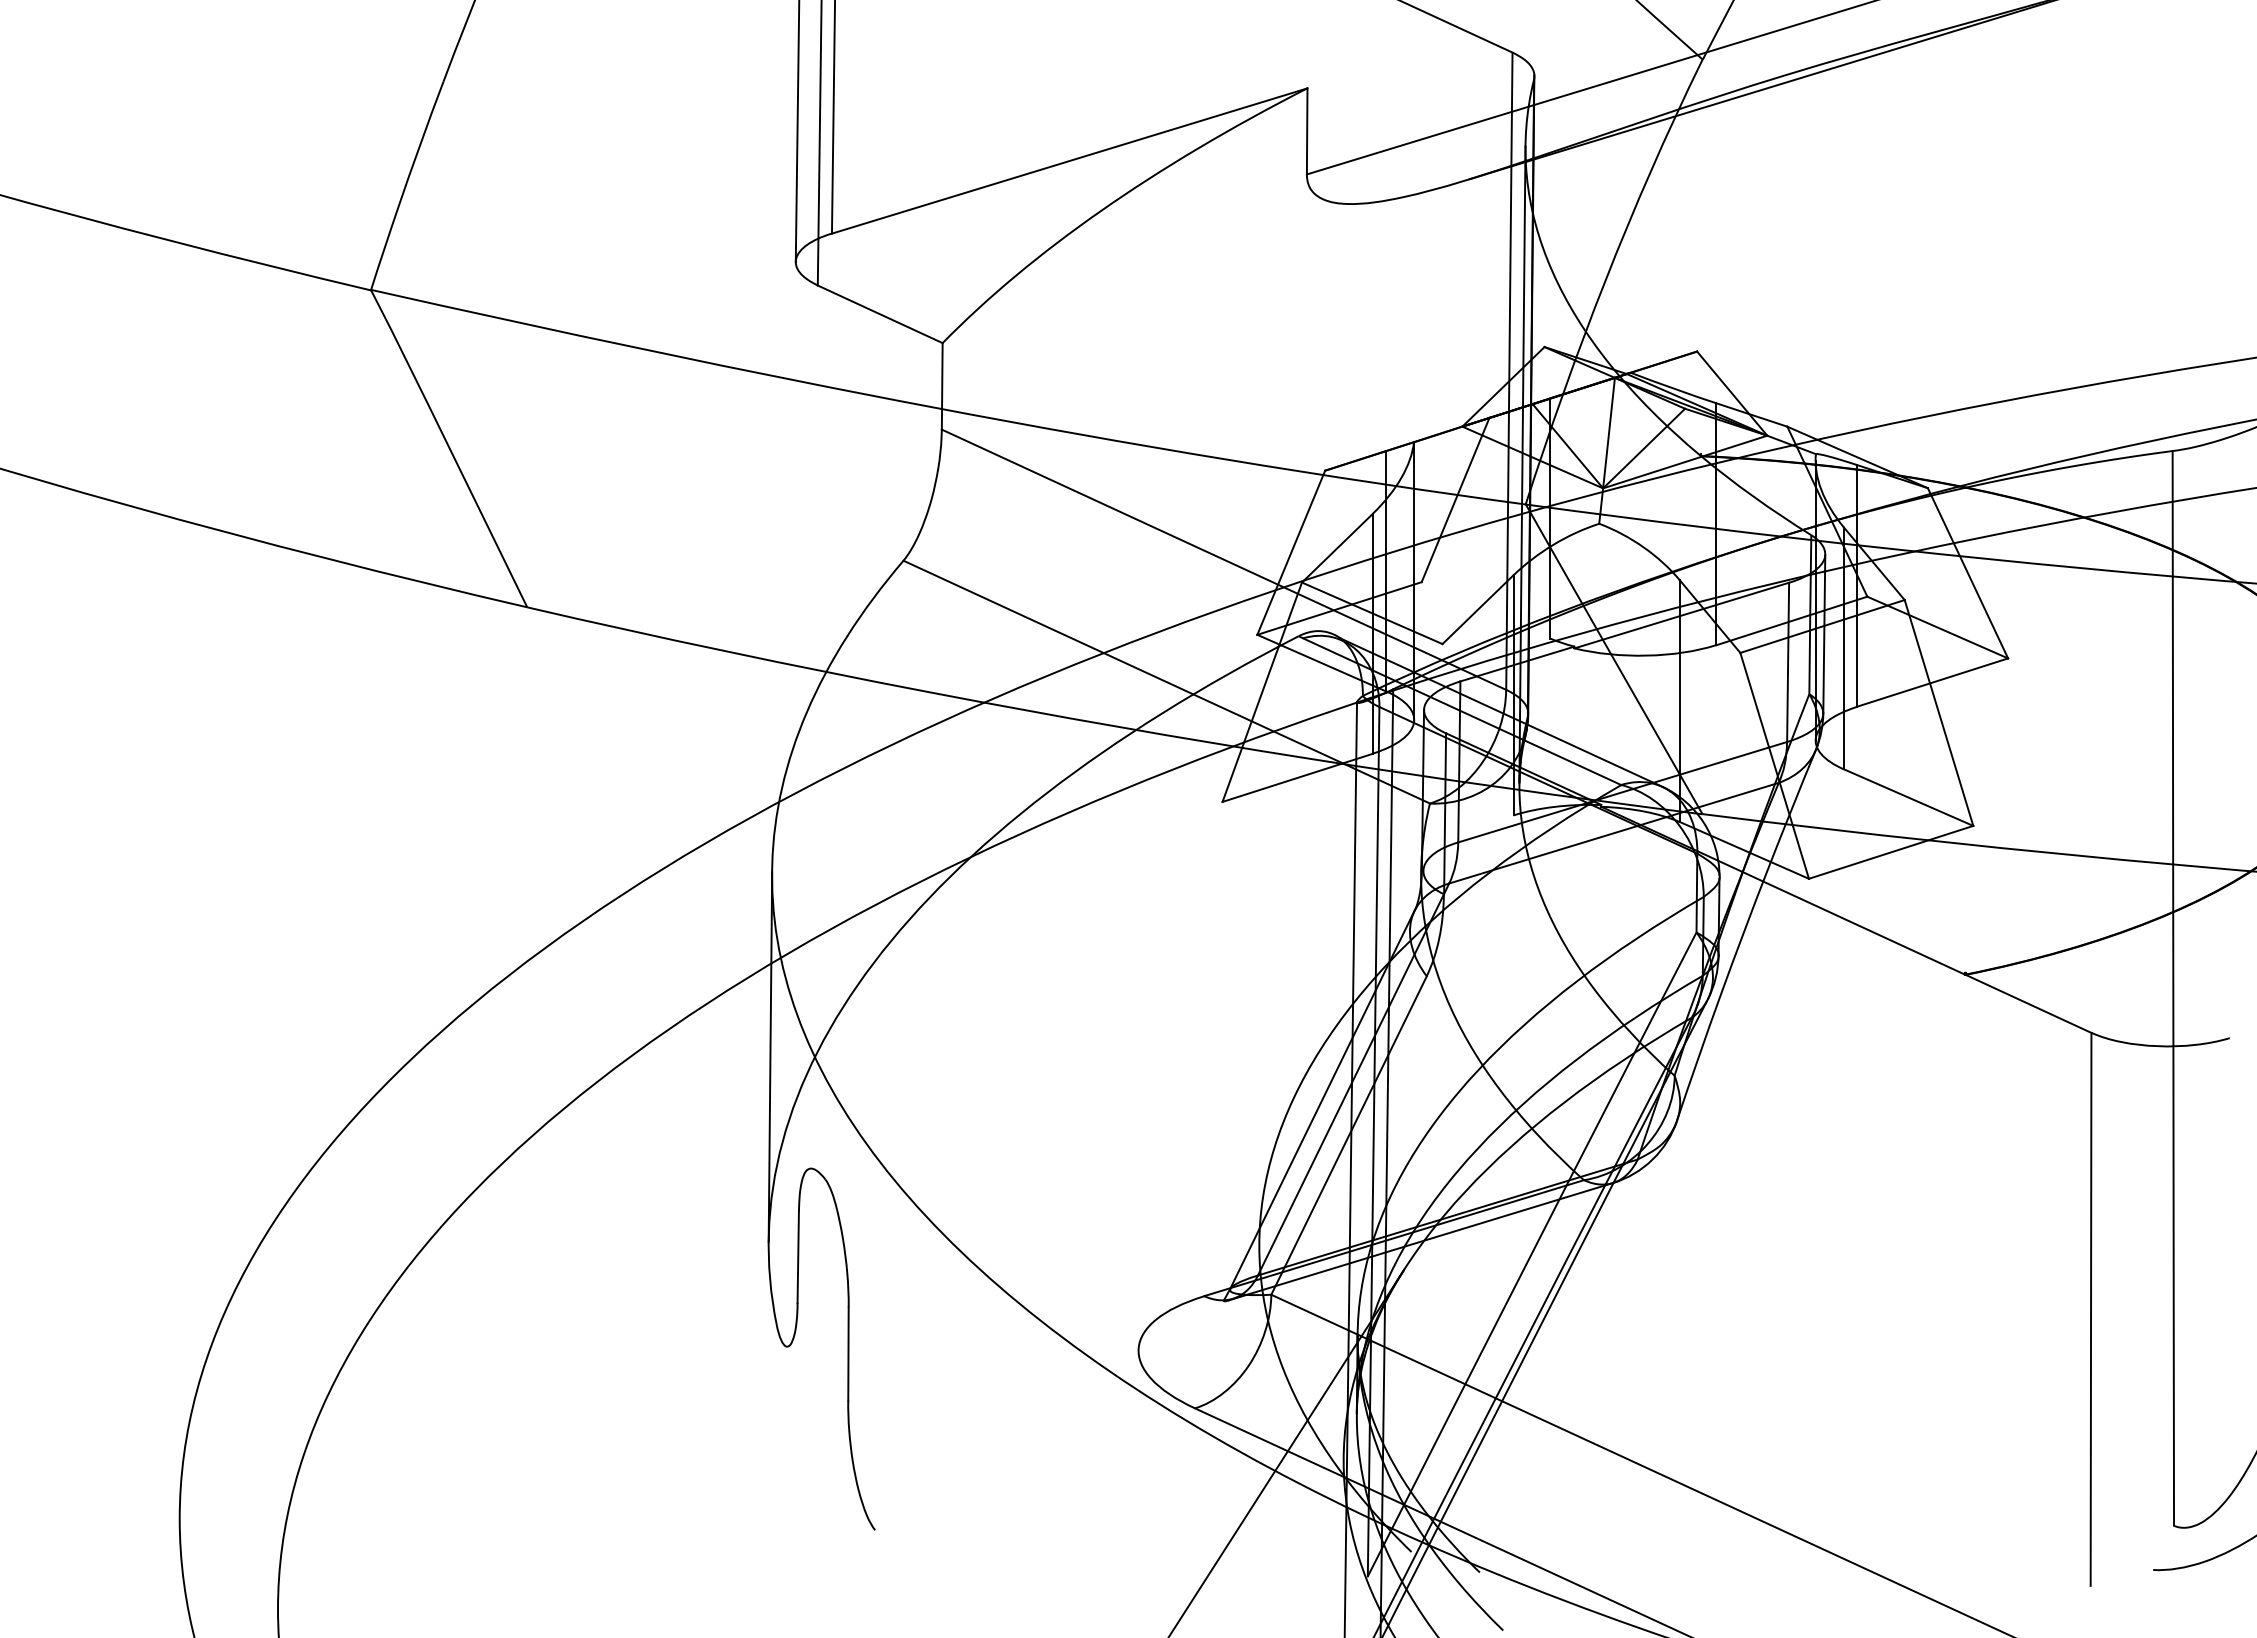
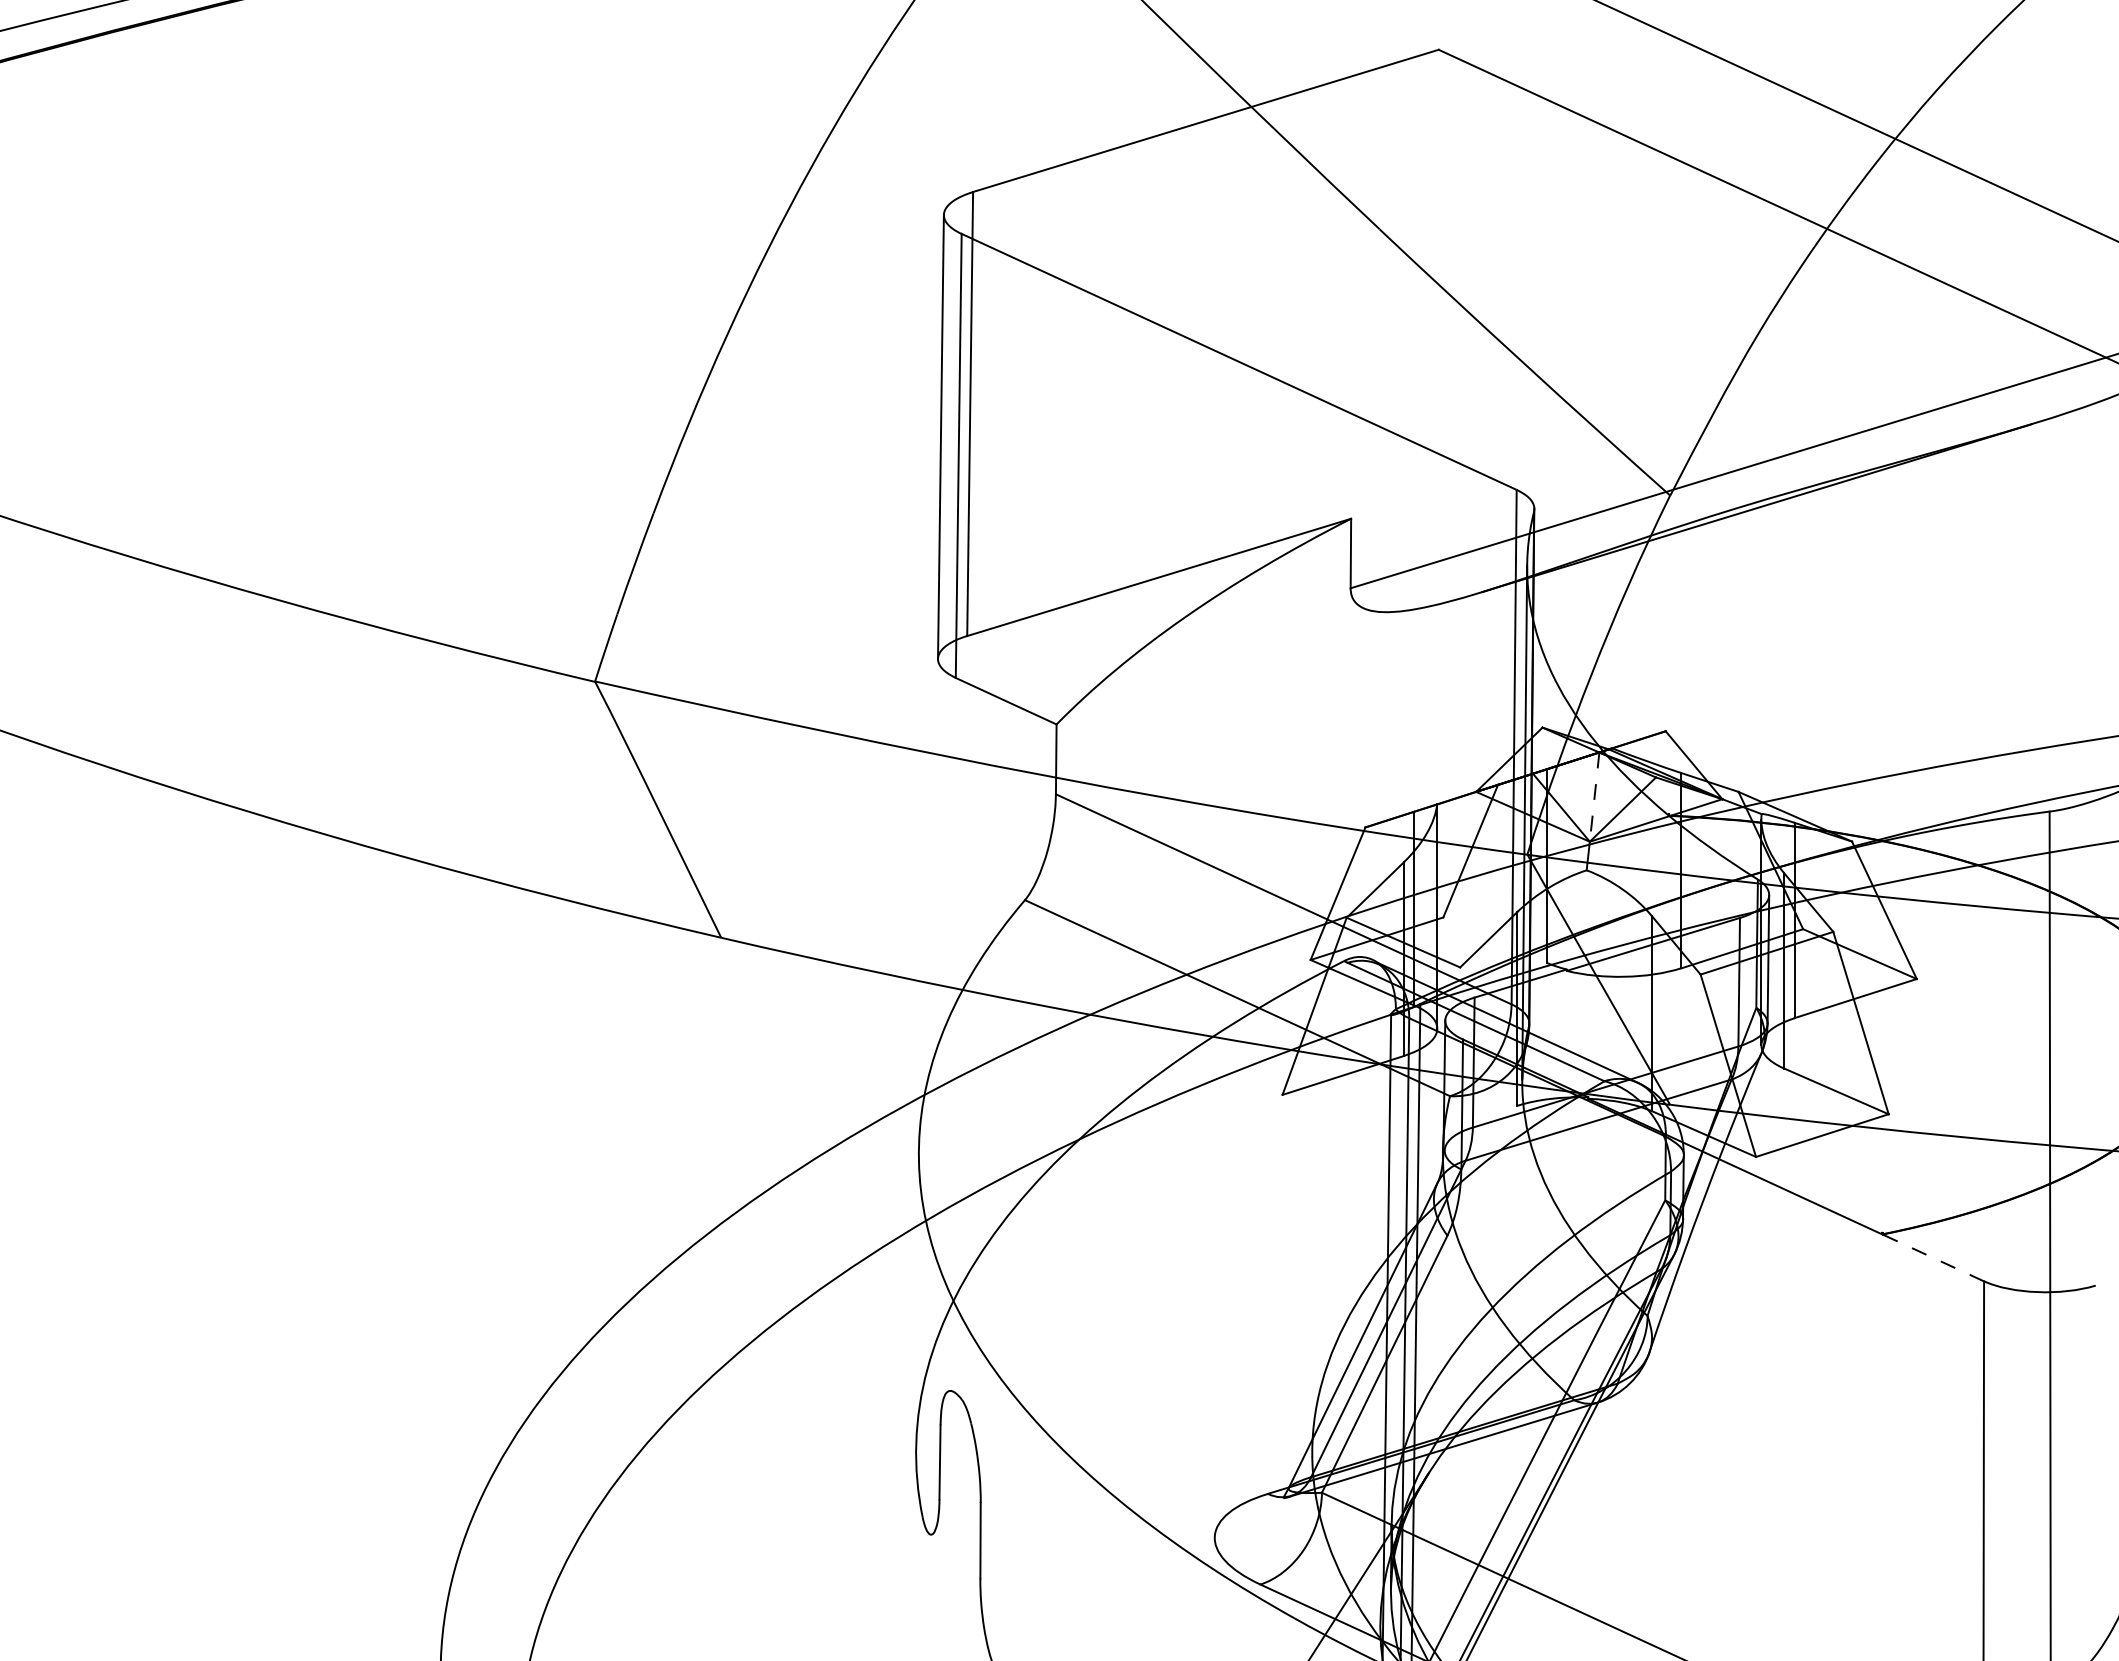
line: (1608, 433) -> (1594, 797), solid -> dashed
line: (2028, 1003) -> (1933, 1257), solid -> dashed
line: (770, 1056) -> (917, 1300), removed

